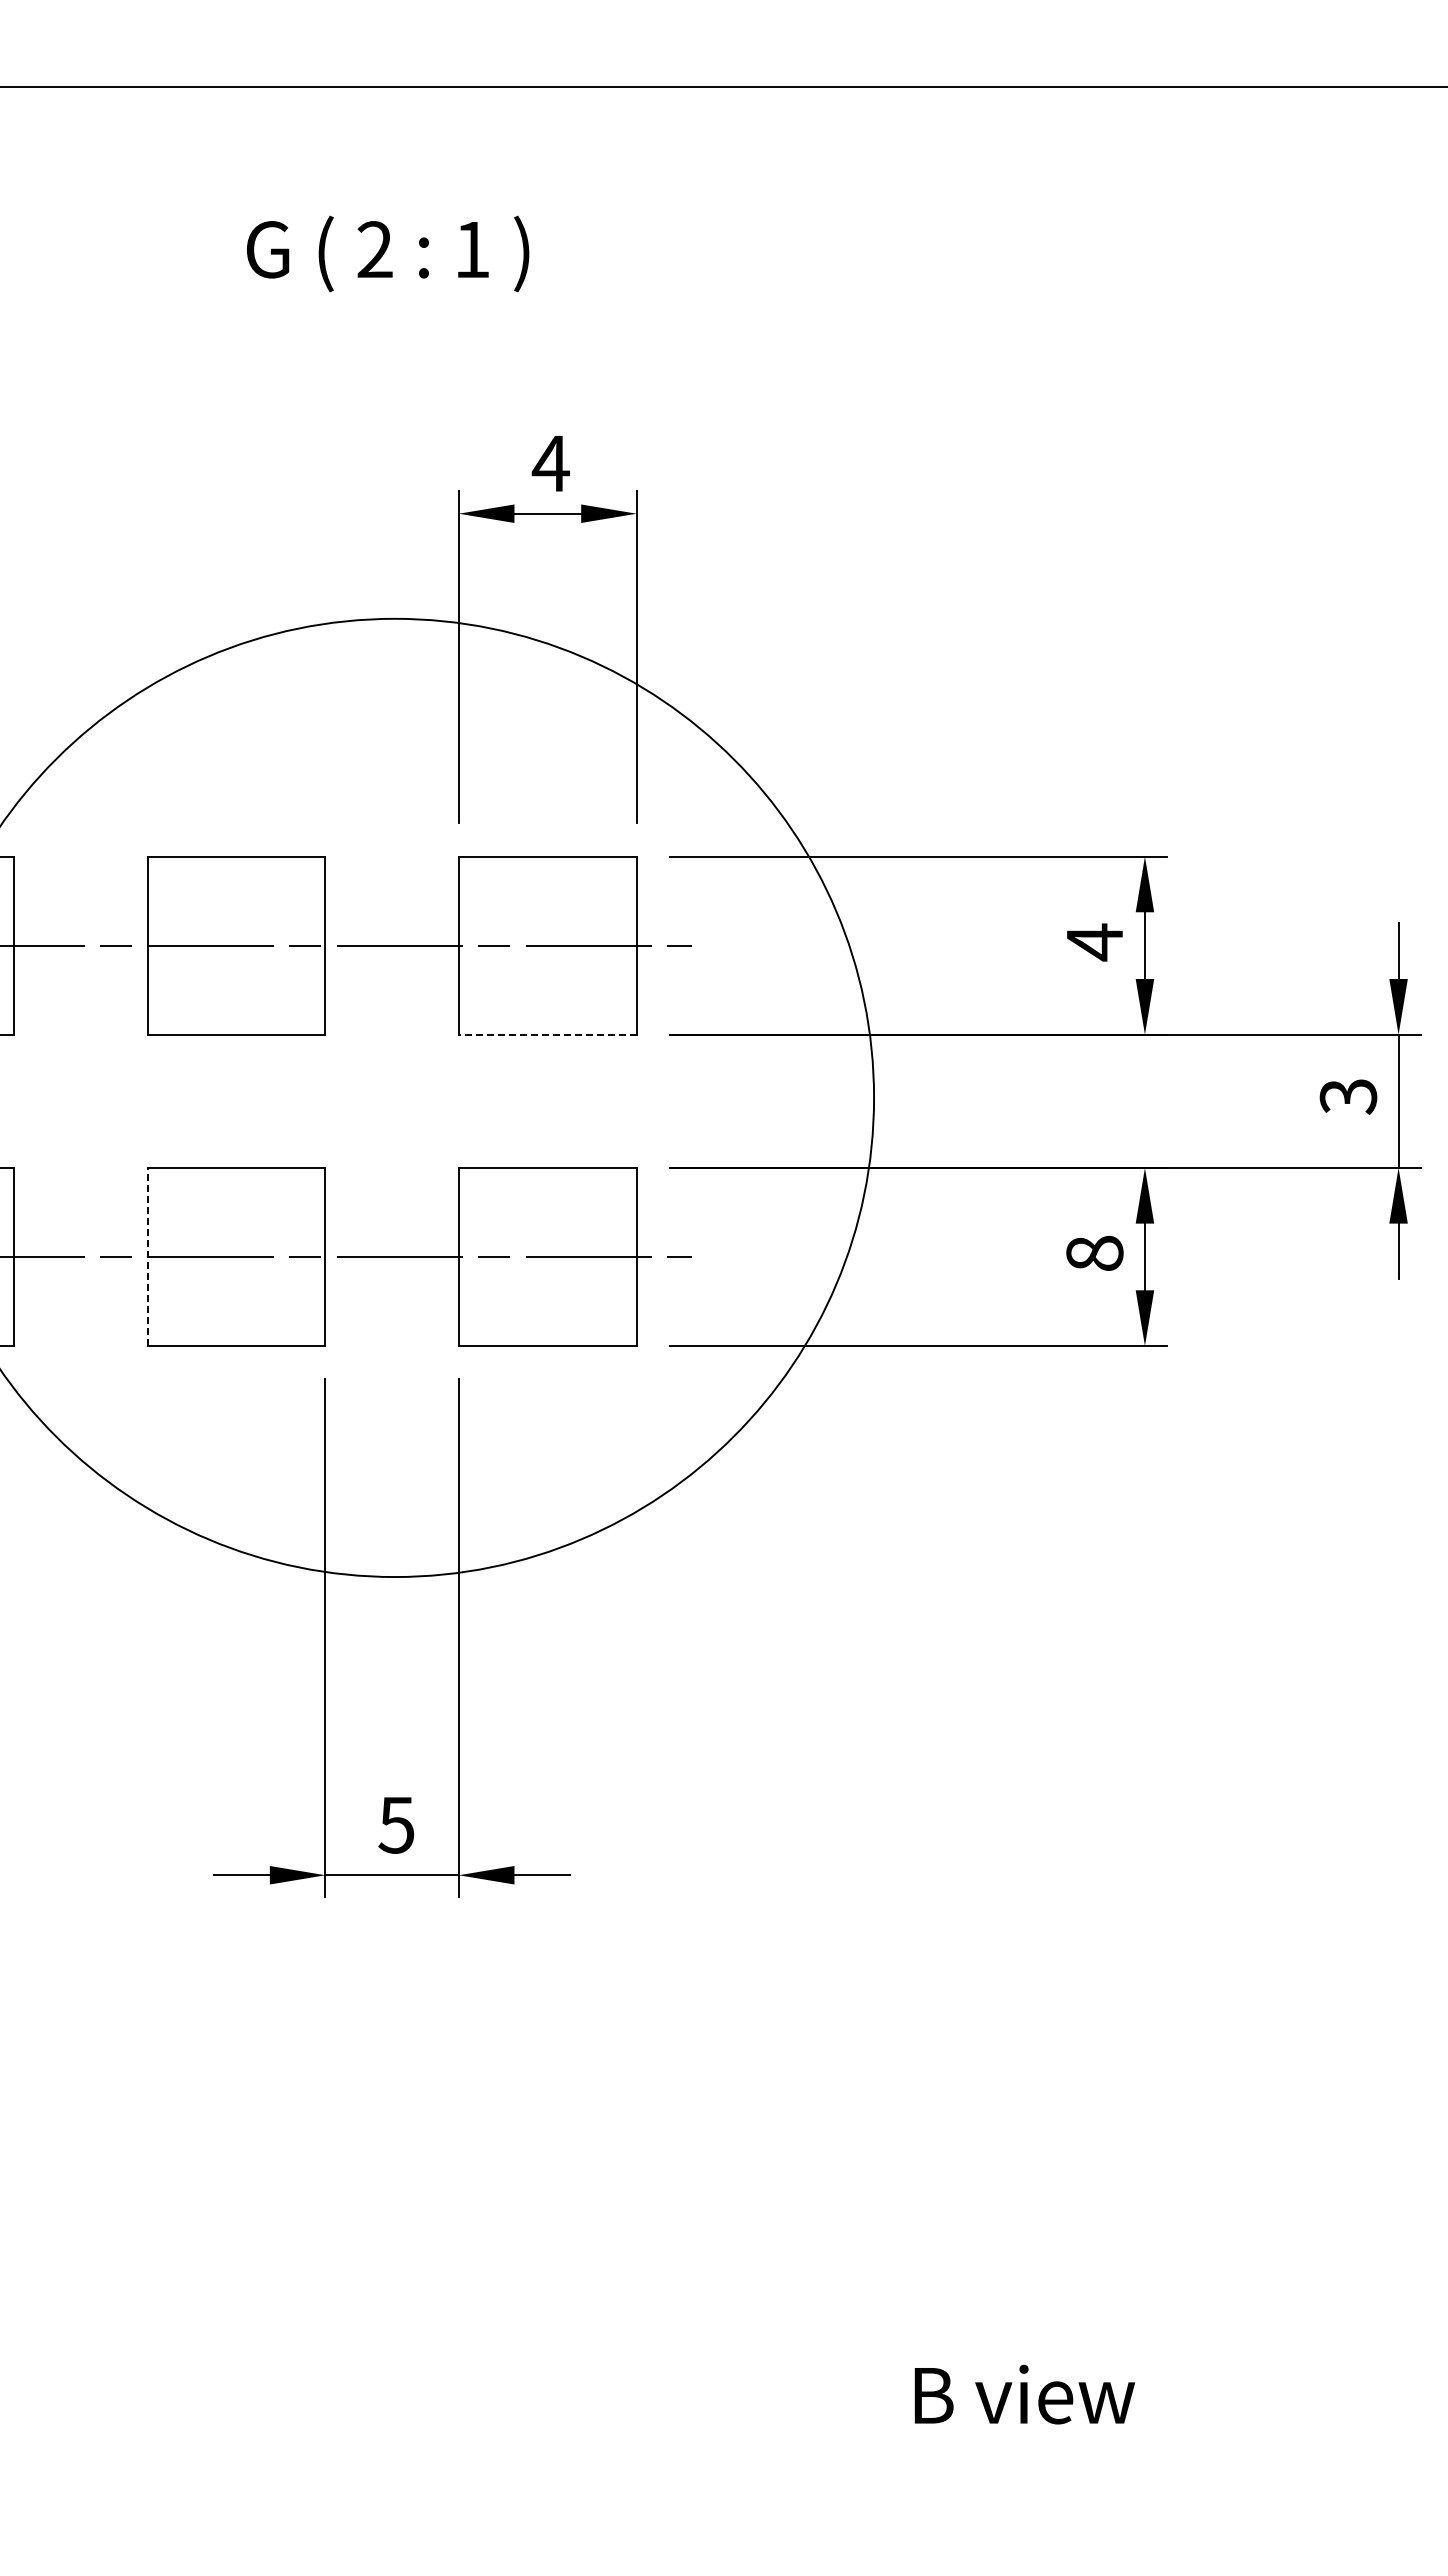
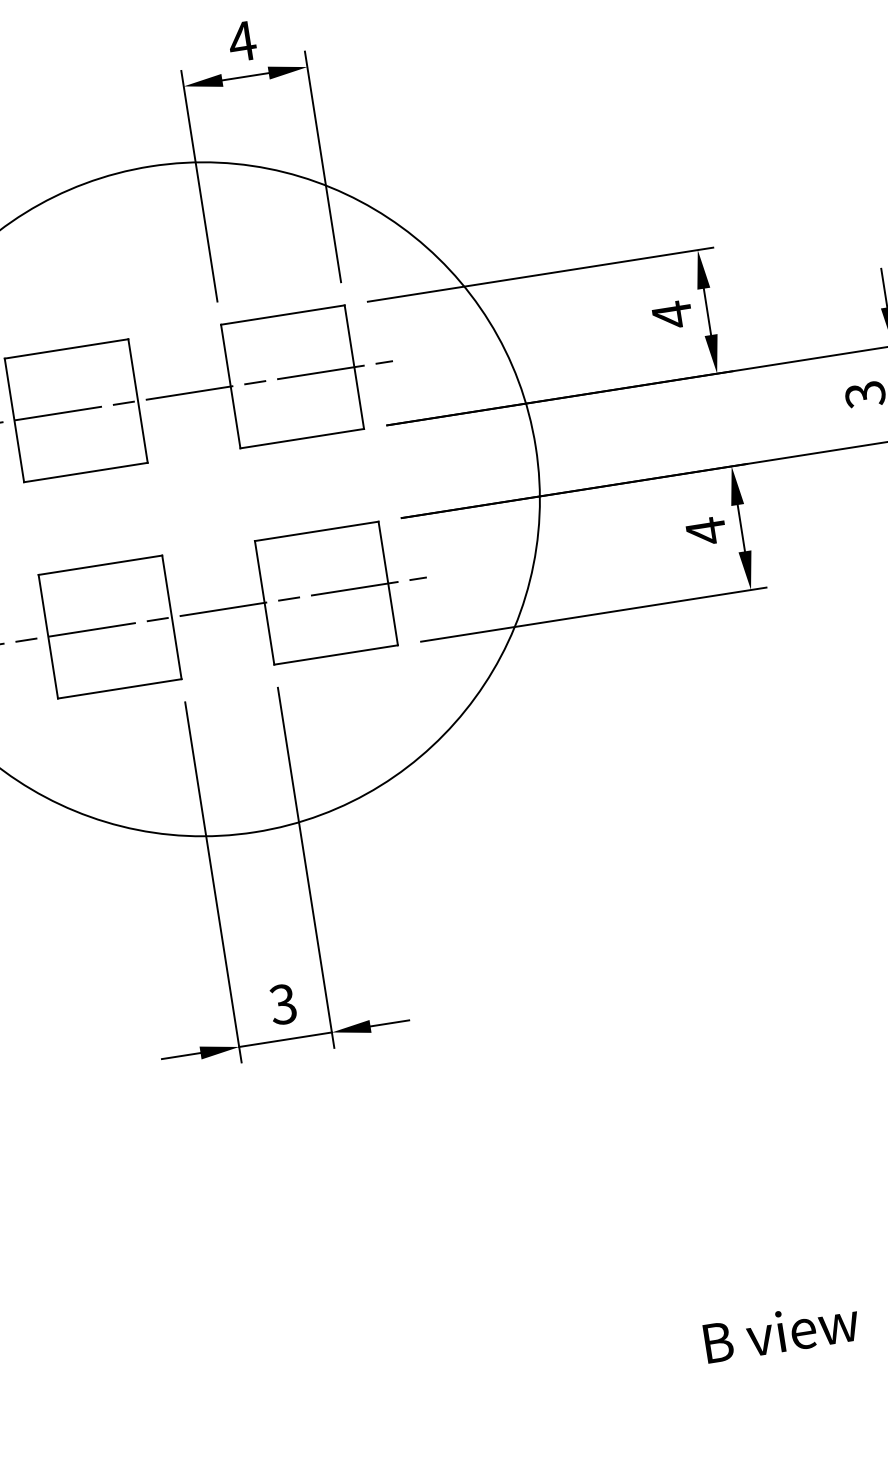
line: (547, 1034) -> (302, 438), dashed -> solid
text: (1094, 1253) -> (705, 531), 8 -> 4
line: (147, 1256) -> (48, 636), dashed -> solid
text: (396, 1824) -> (283, 1003), 5 -> 3

